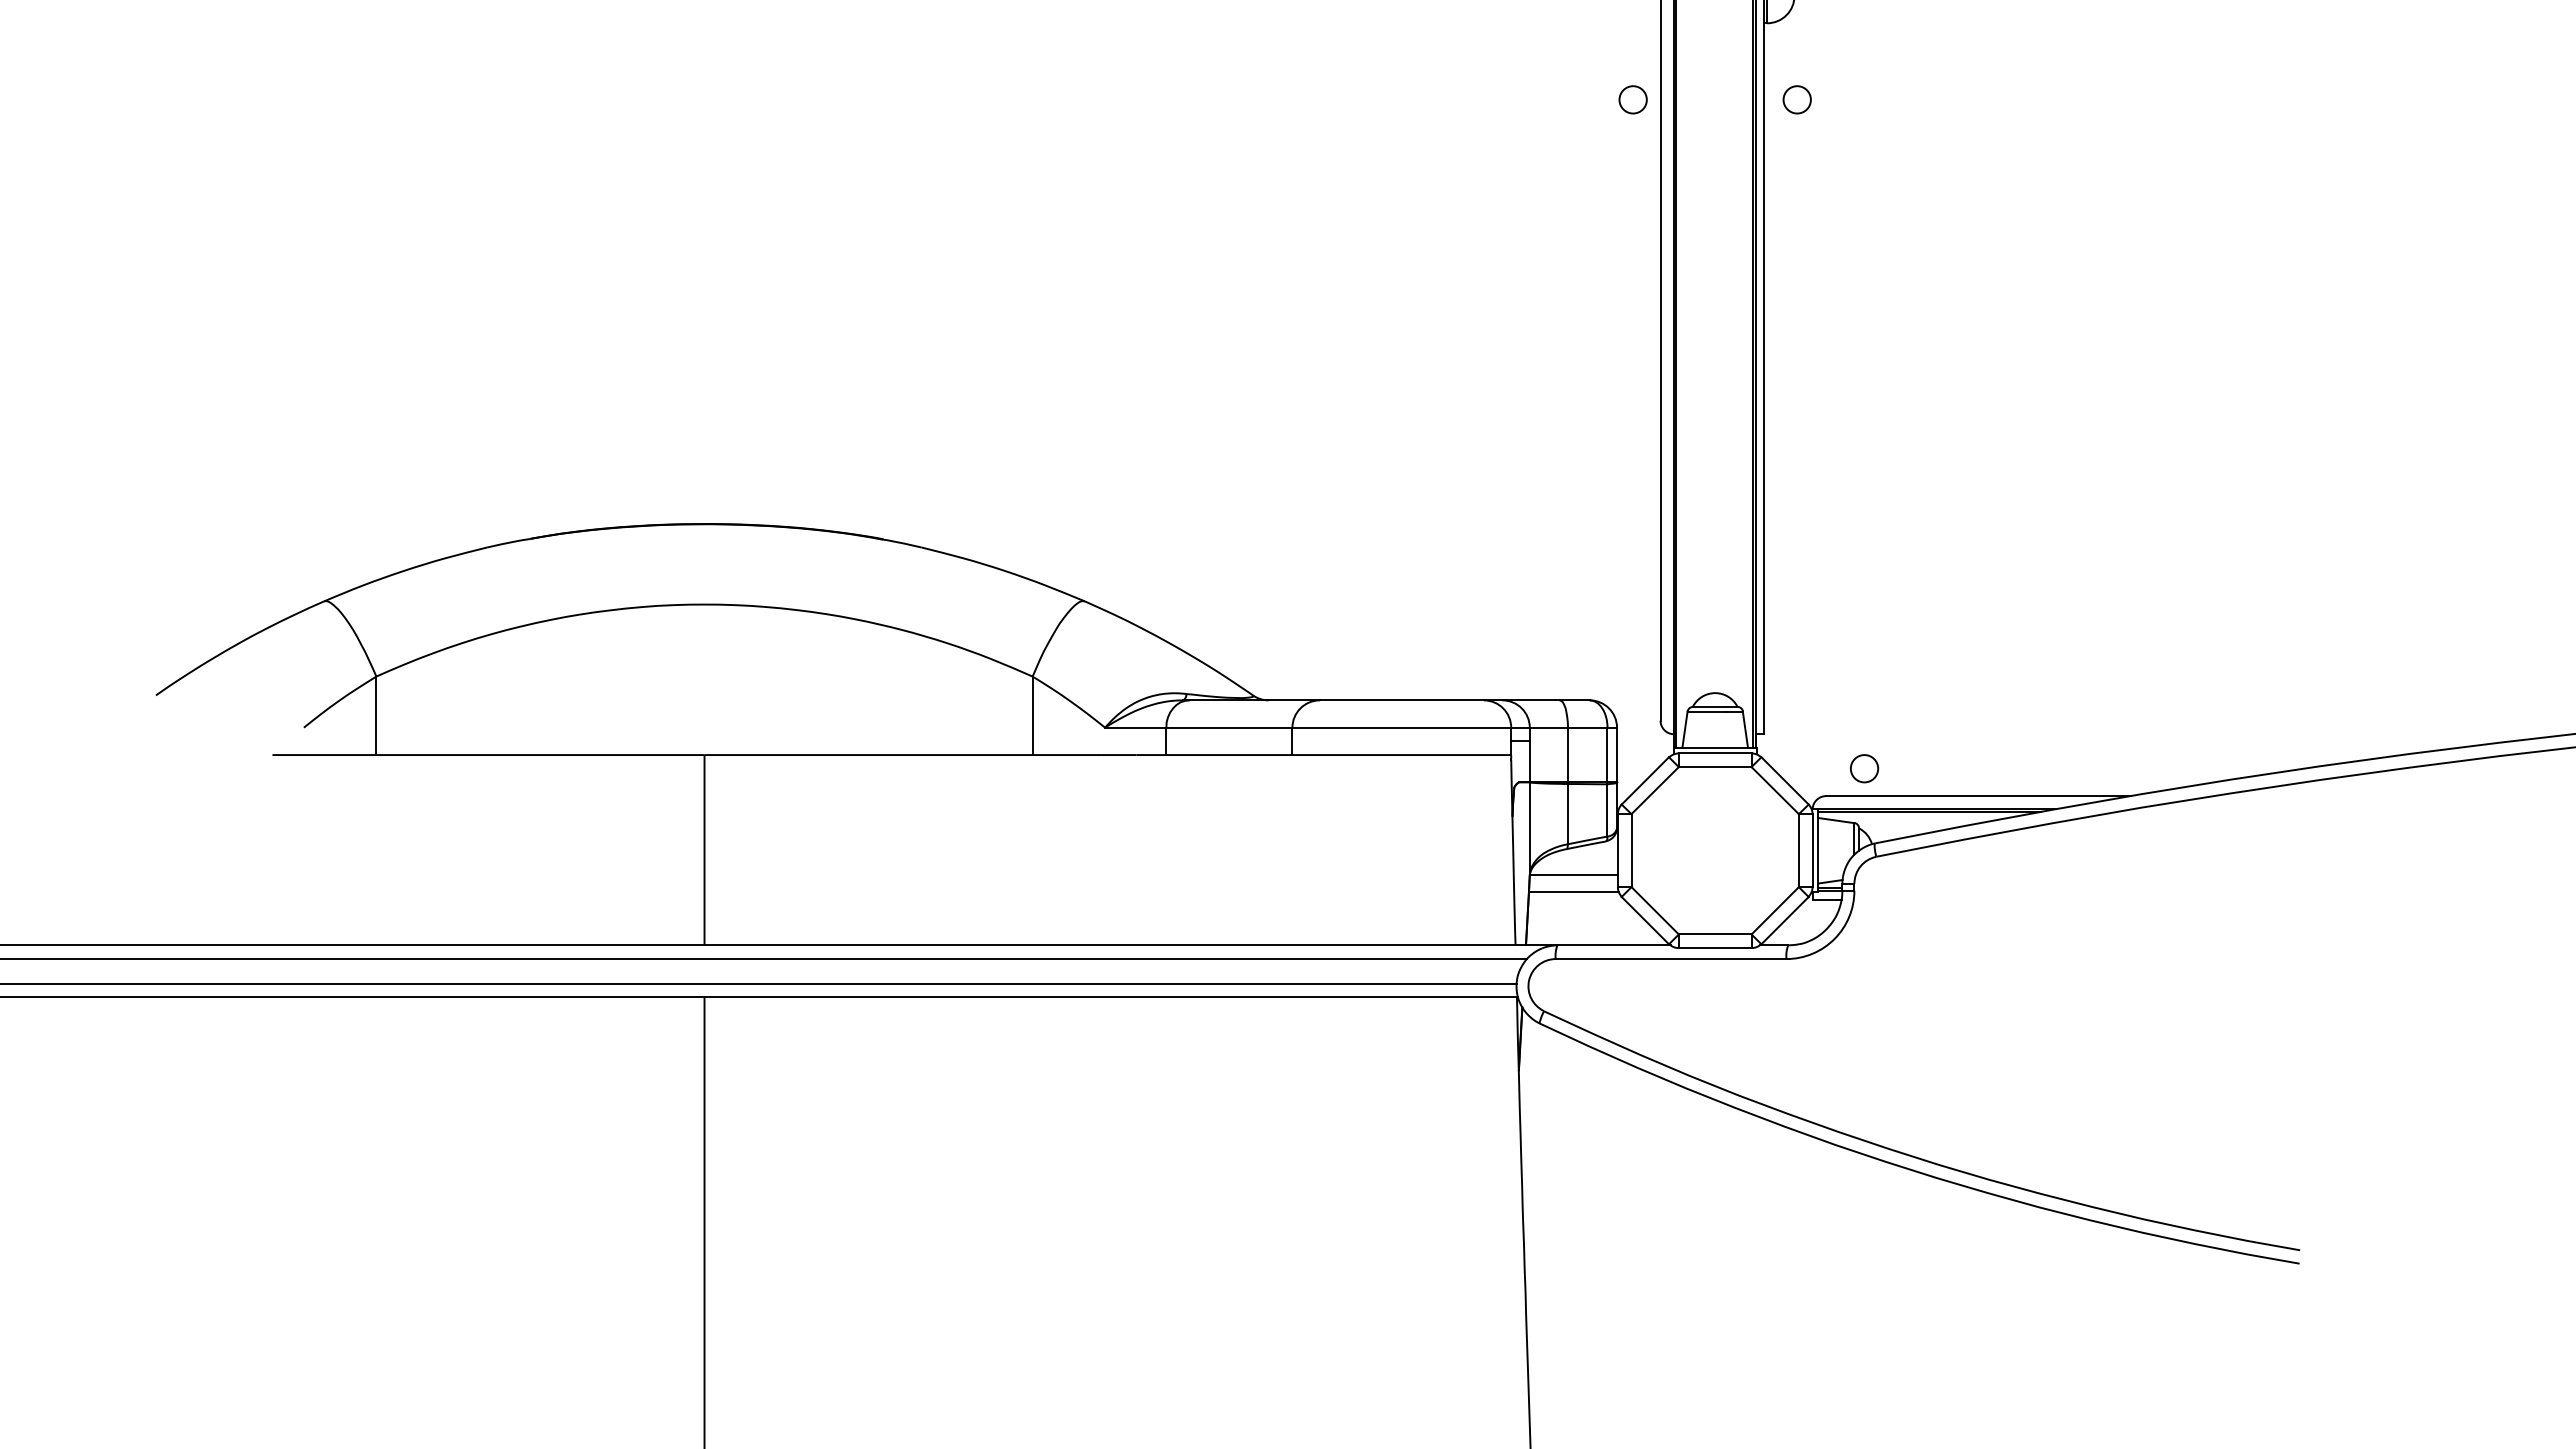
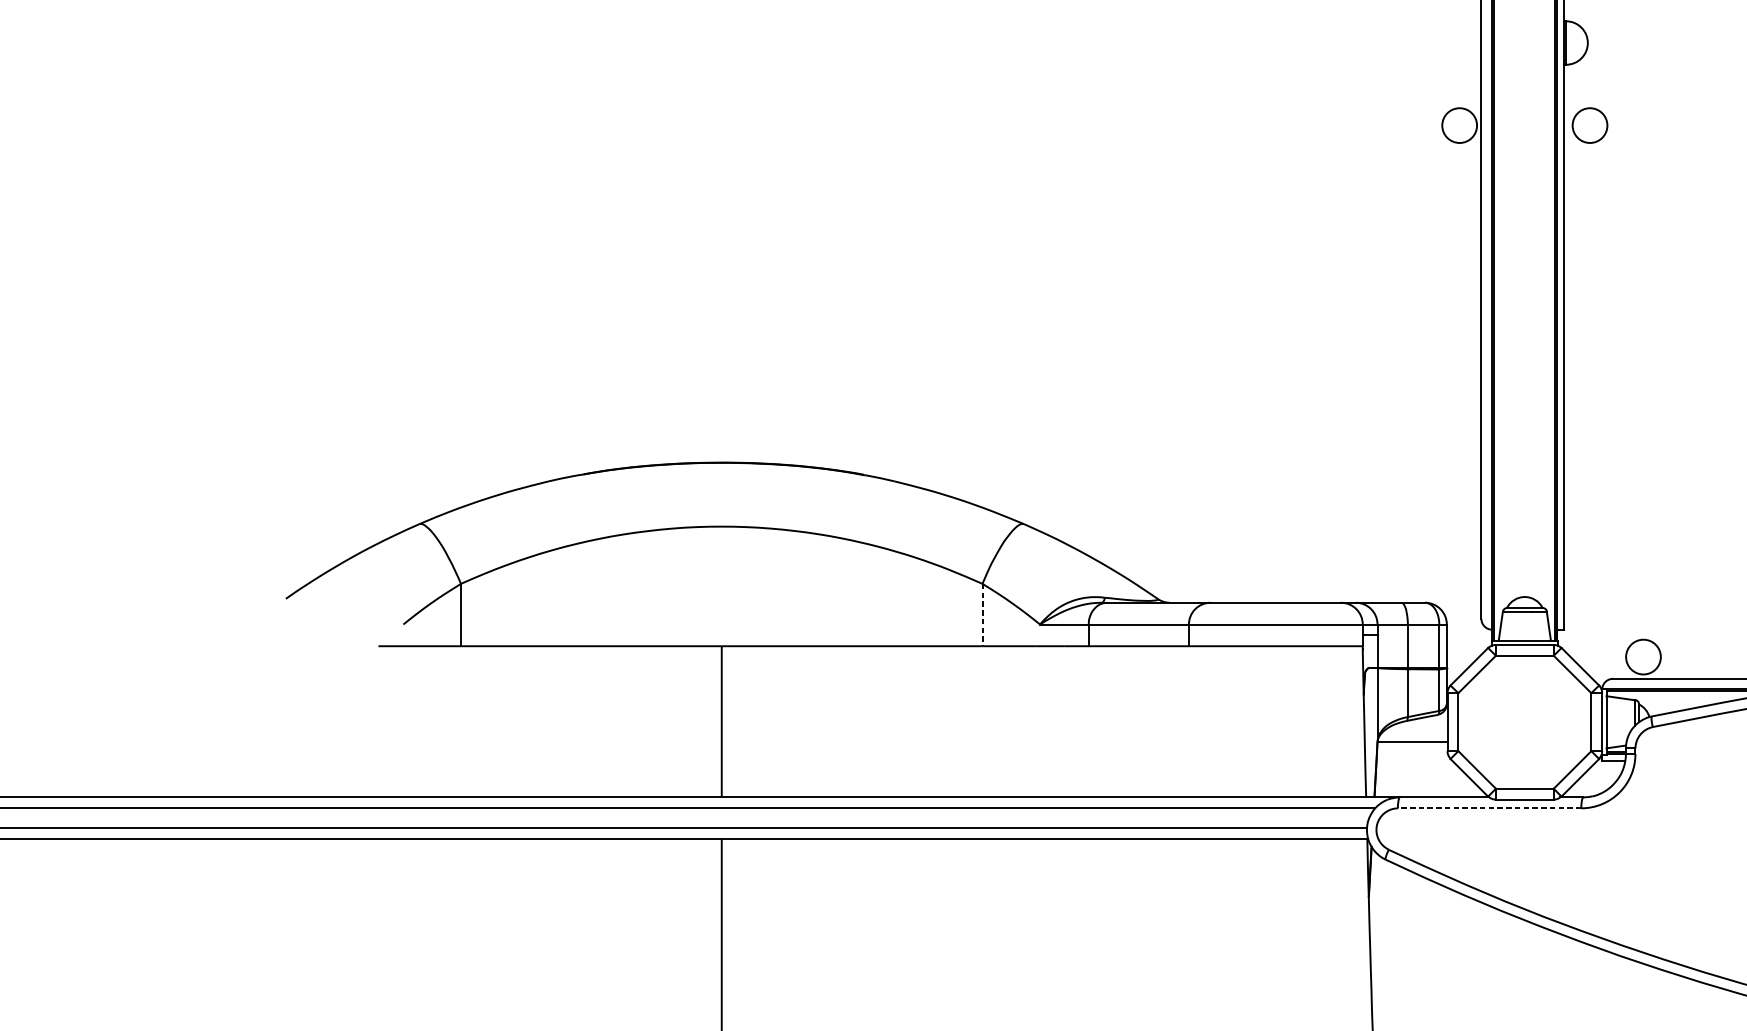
circle: (1632, 99) -> (1459, 125), size x1.6
circle: (1796, 99) -> (1589, 125), size x1.6
line: (1032, 716) -> (982, 615), solid -> dashed
circle: (1864, 768) -> (1643, 656), size x1.6
line: (1573, 891) -> (1412, 754), removed
line: (1670, 959) -> (1489, 808), solid -> dashed

